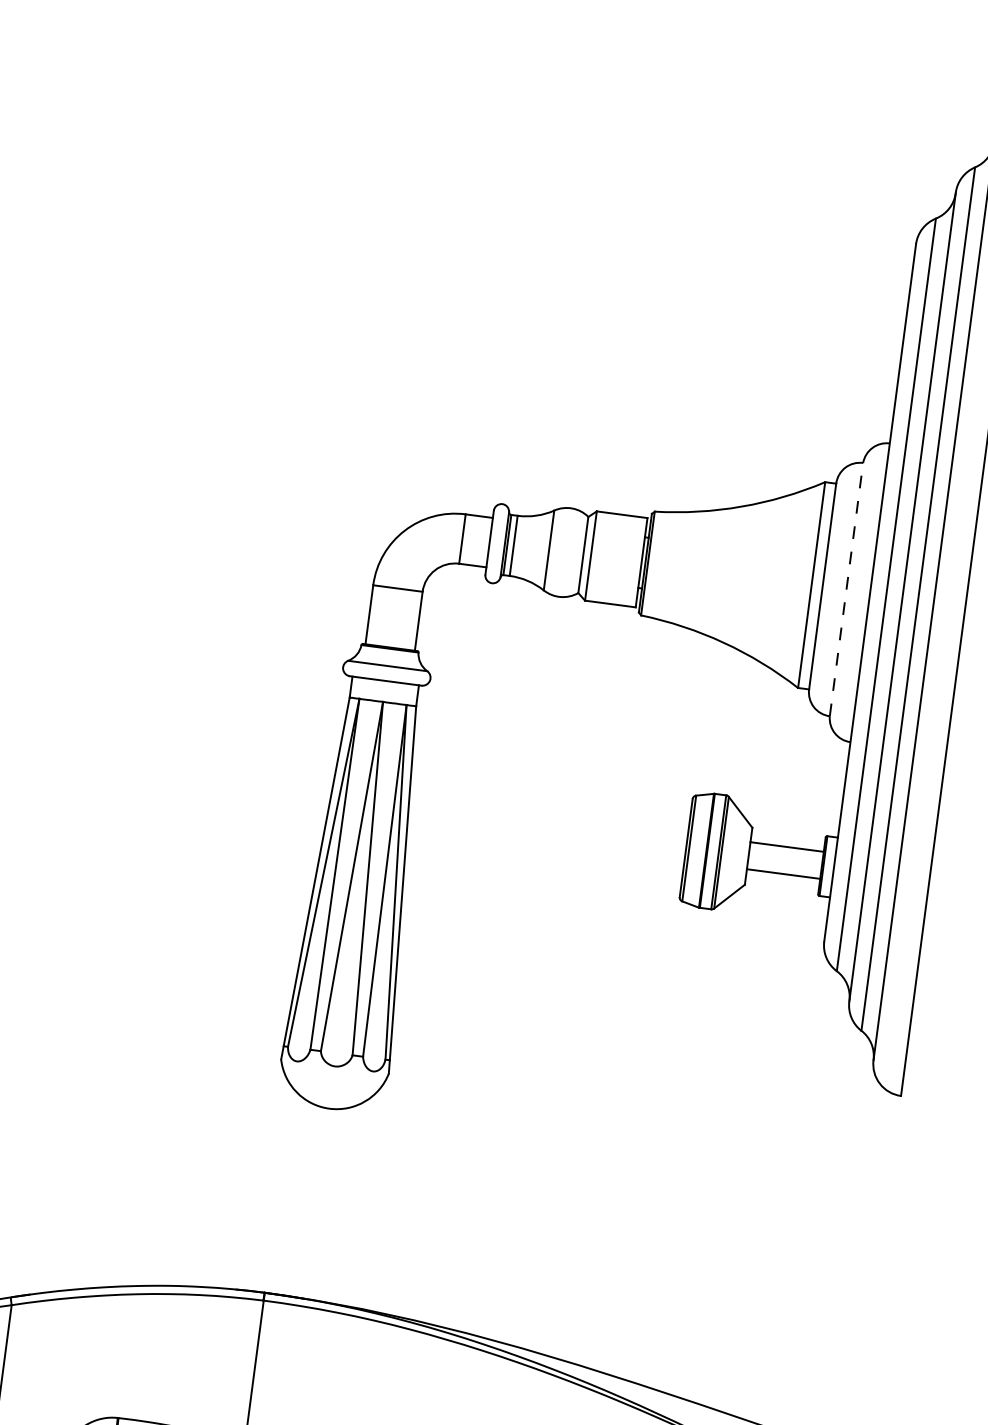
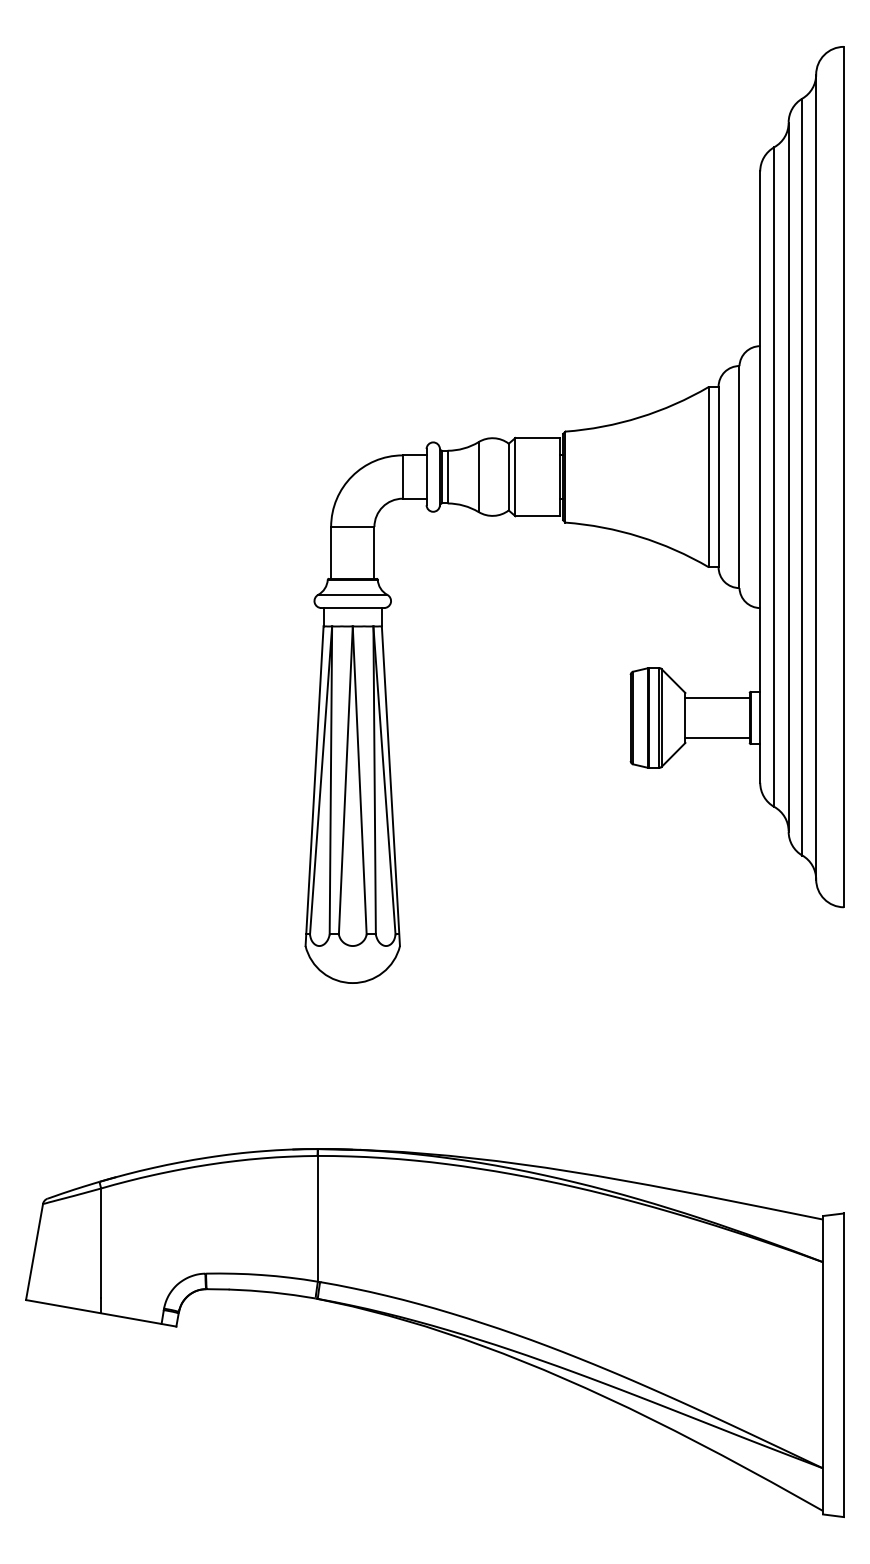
line: (846, 588) -> (739, 476), dashed -> solid
line: (787, 846) -> (717, 737), moved
line: (783, 874) -> (717, 698), moved

